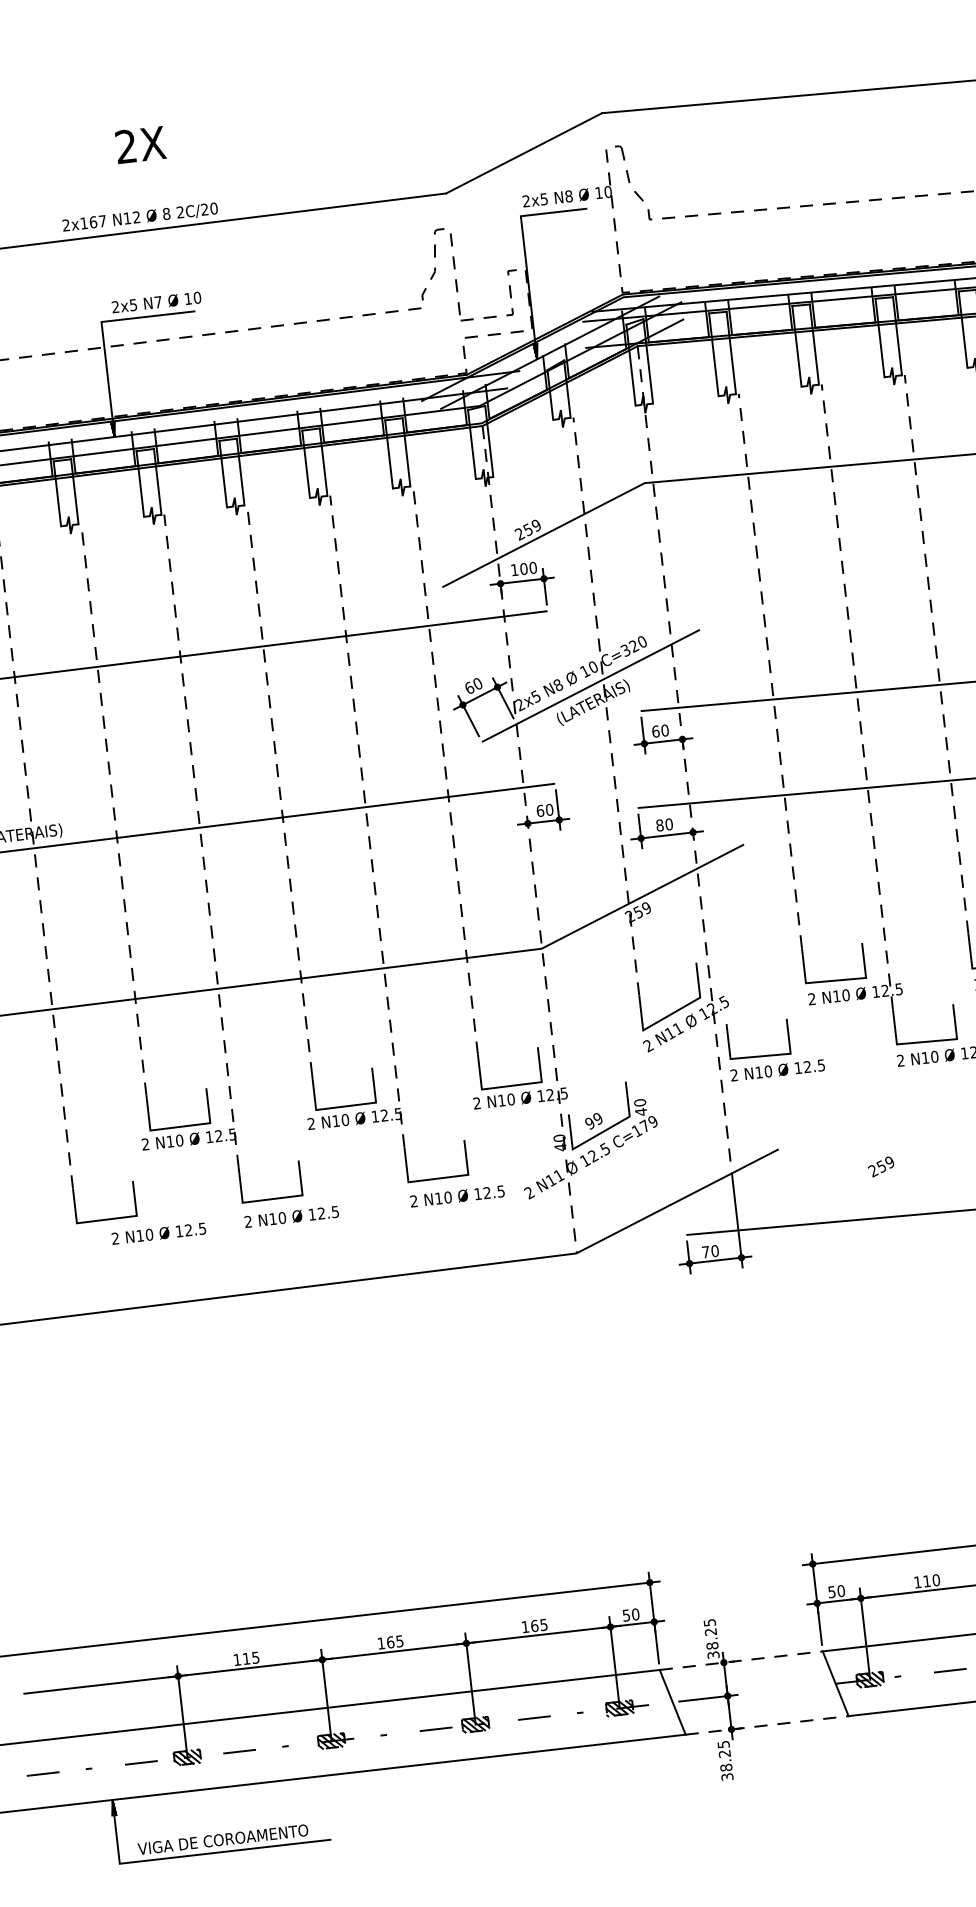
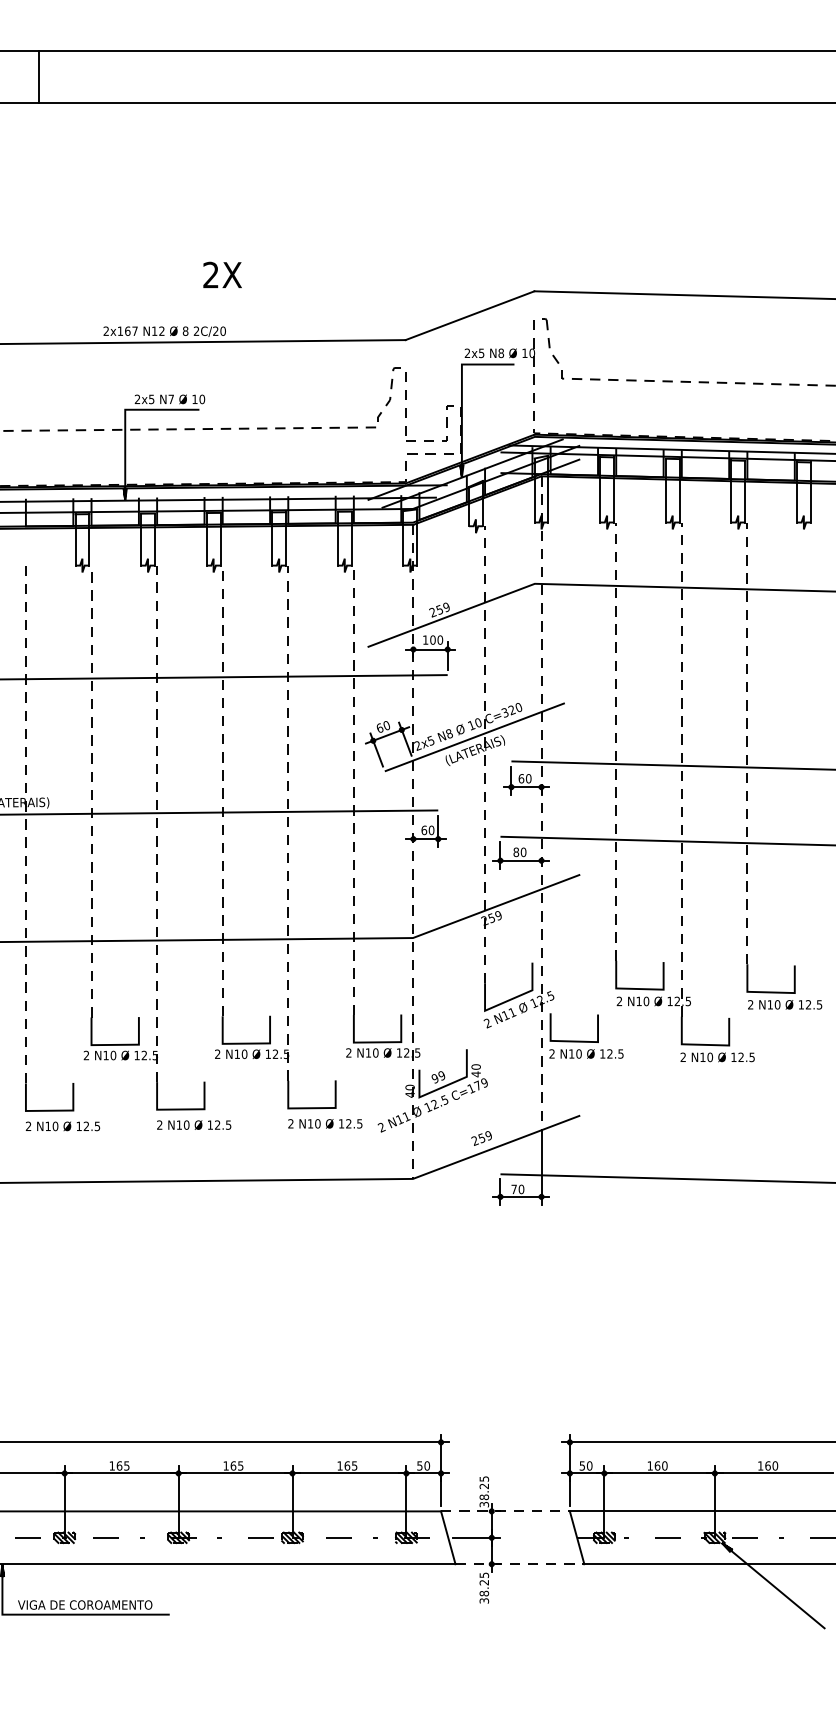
text: (140, 144) -> (222, 274), moved
text: (881, 1166) -> (481, 1138), moved
text: (158, 1233) -> (62, 1126), moved
text: (926, 1580) -> (657, 1465), 110 -> 160
text: (246, 1658) -> (119, 1465), 115 -> 165

